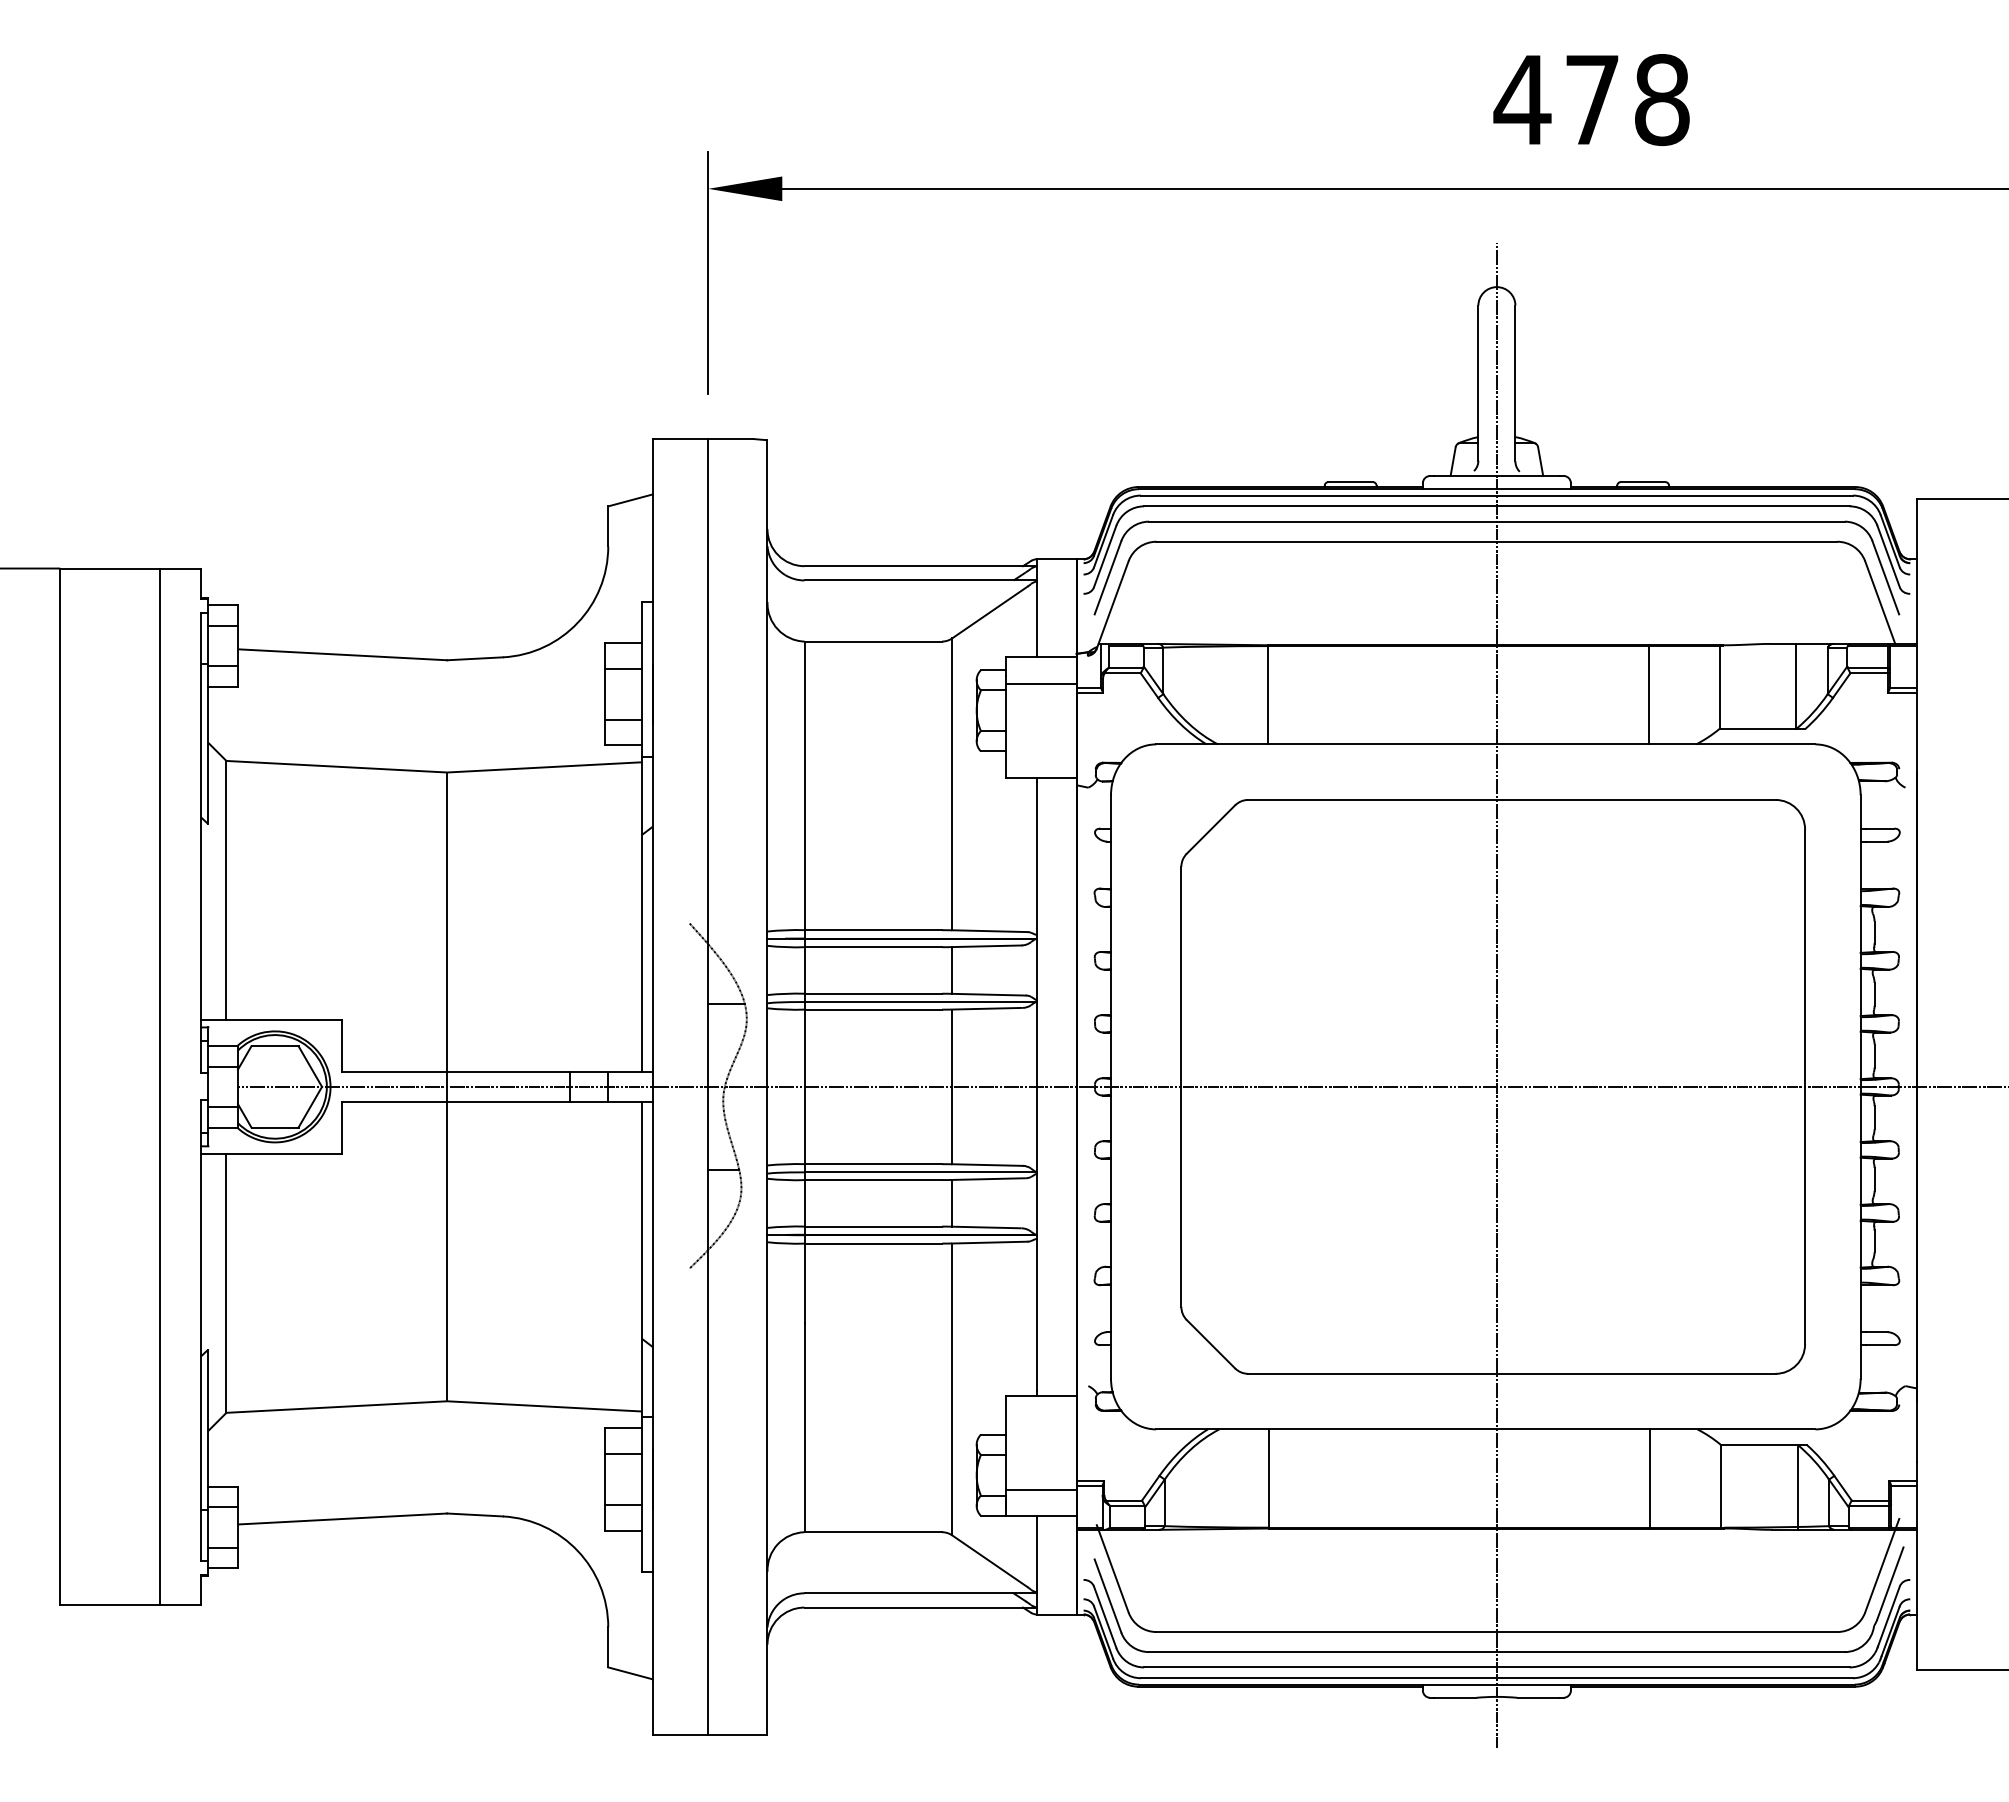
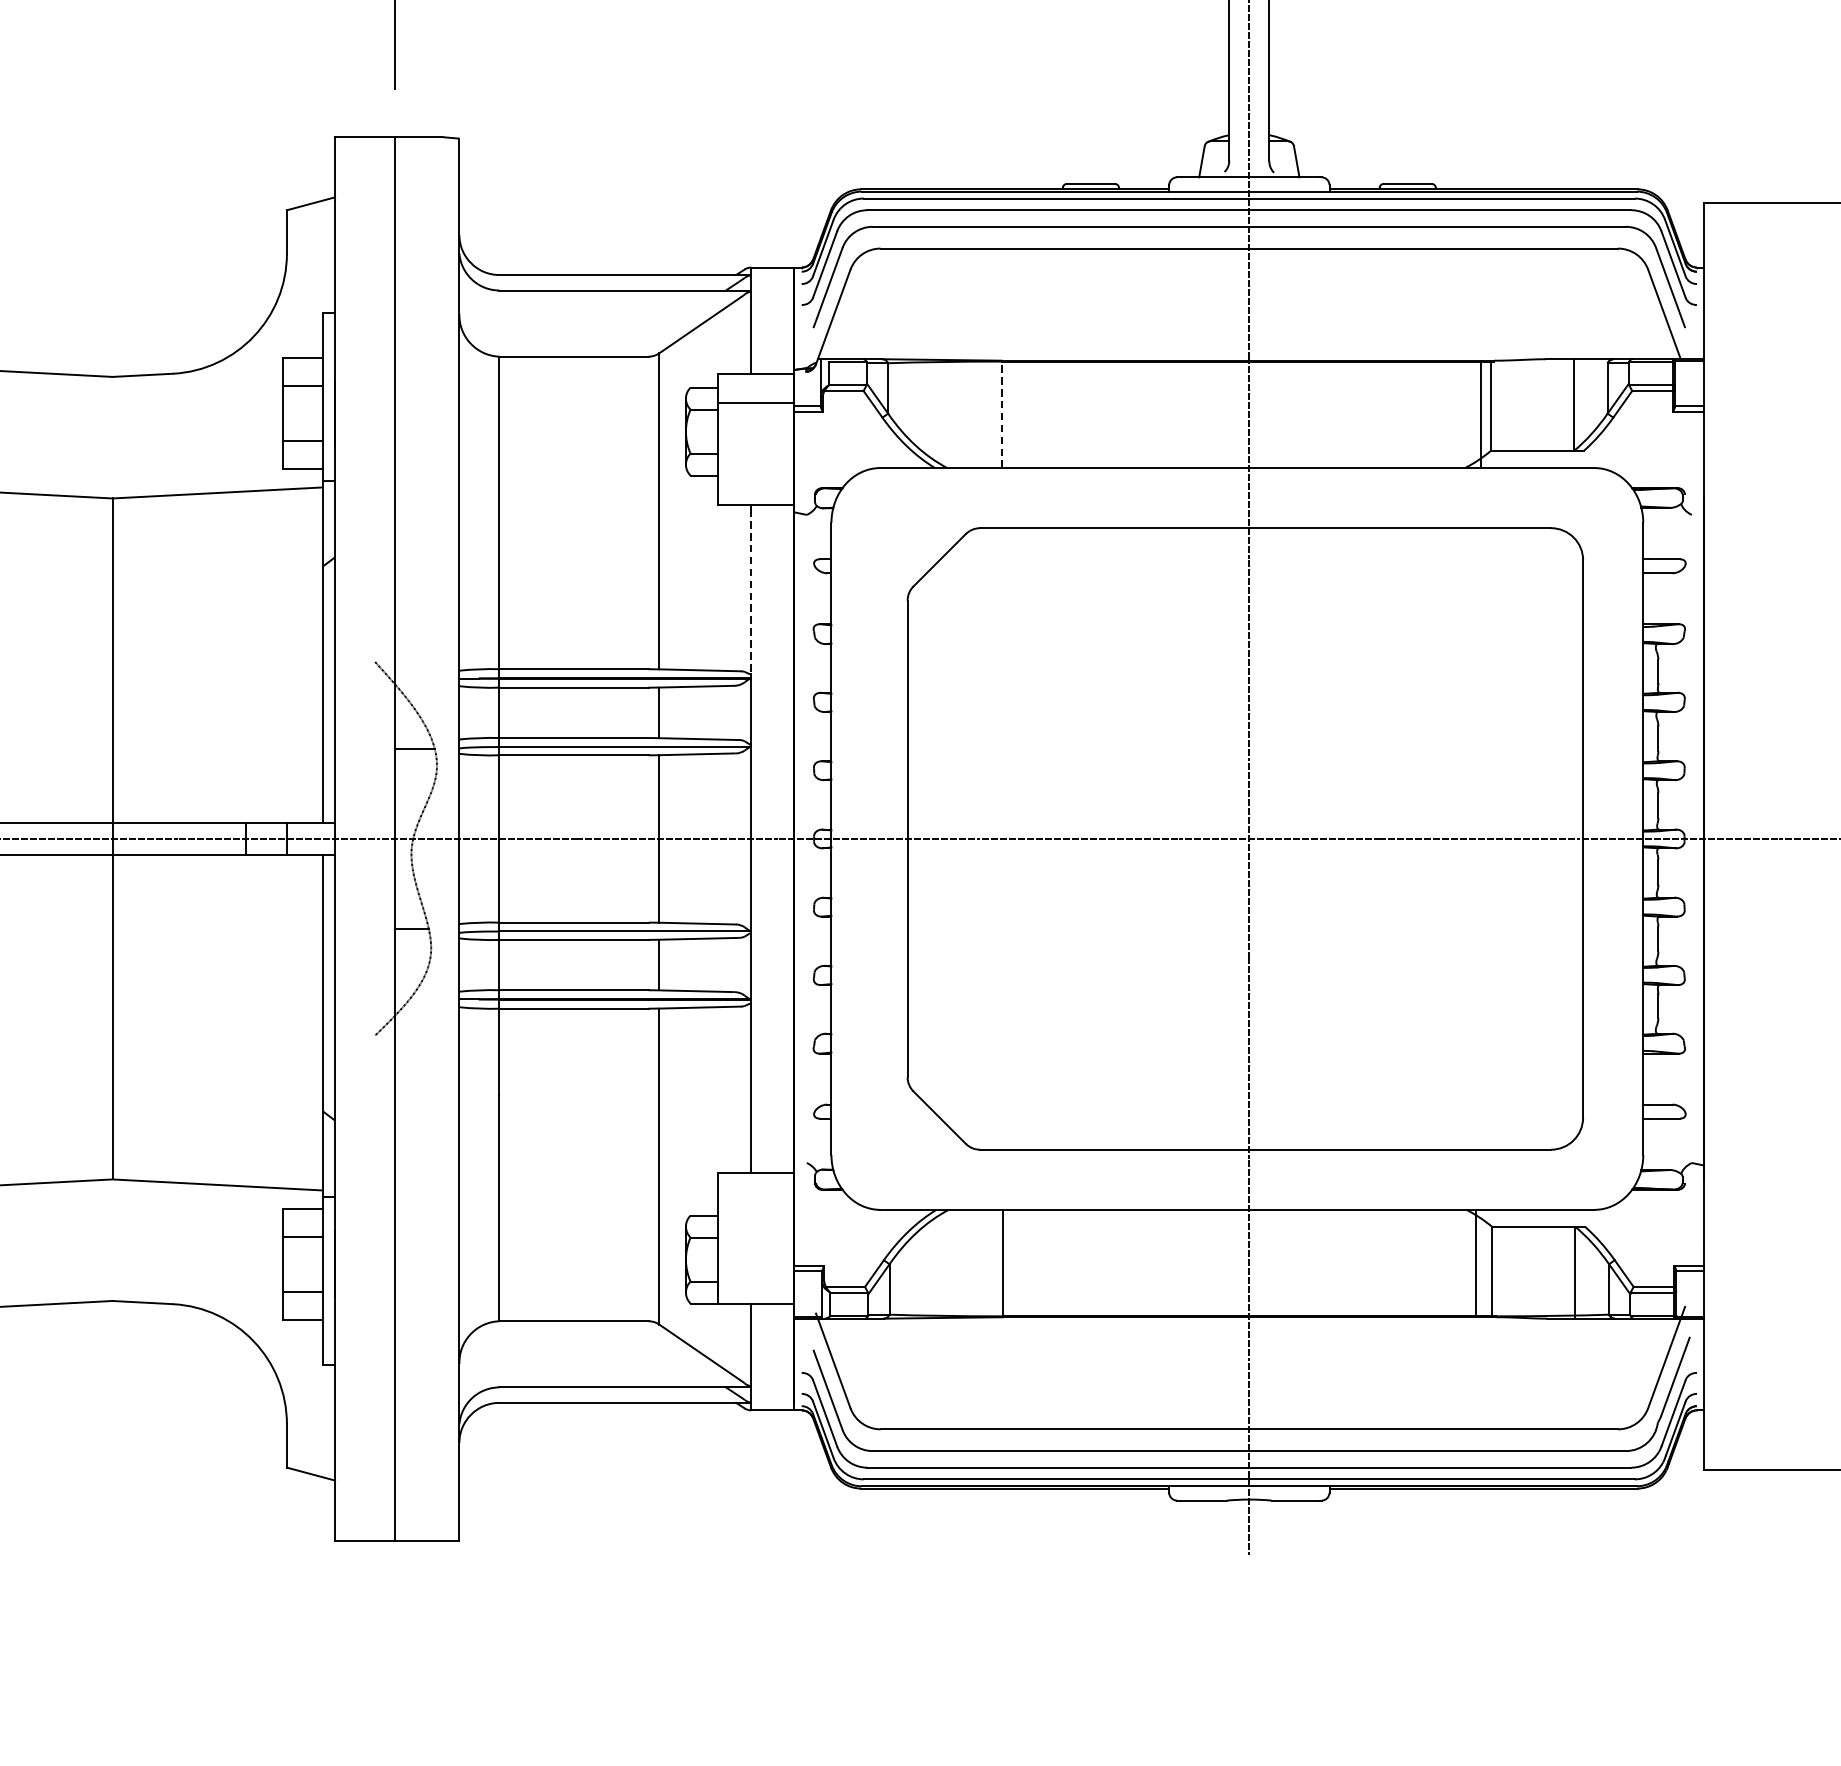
line: (1268, 694) -> (1001, 413), solid -> dashed
line: (1649, 694) -> (1481, 413), moved
line: (1037, 859) -> (751, 592), solid -> dashed
line: (1650, 1478) -> (1476, 1263), moved
line: (1041, 1489) -> (756, 1274), removed

